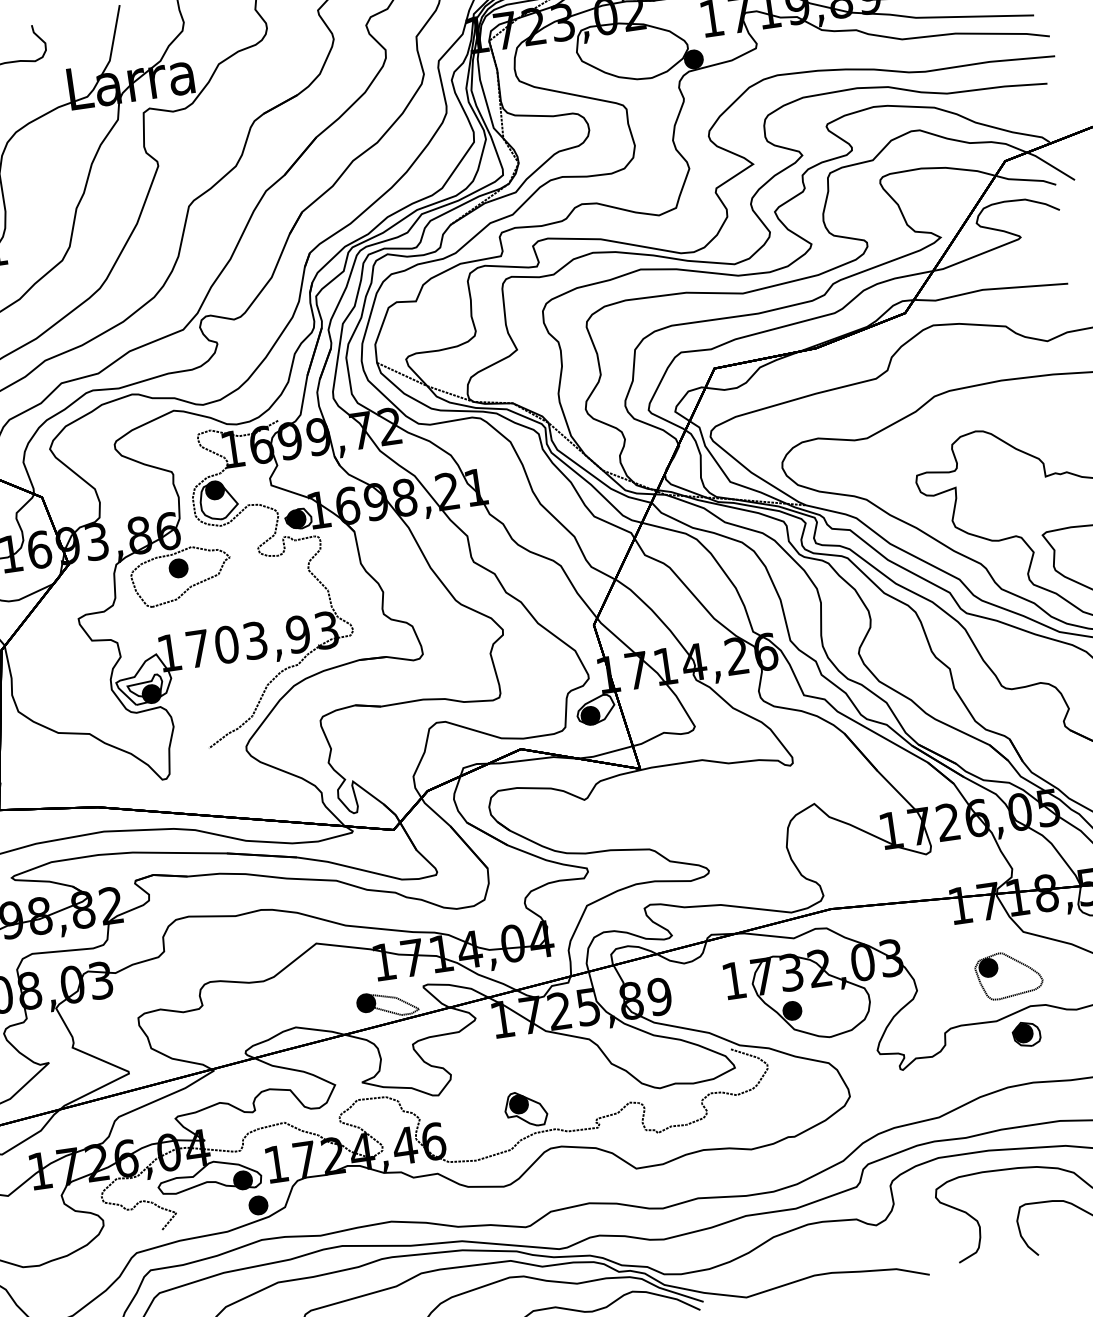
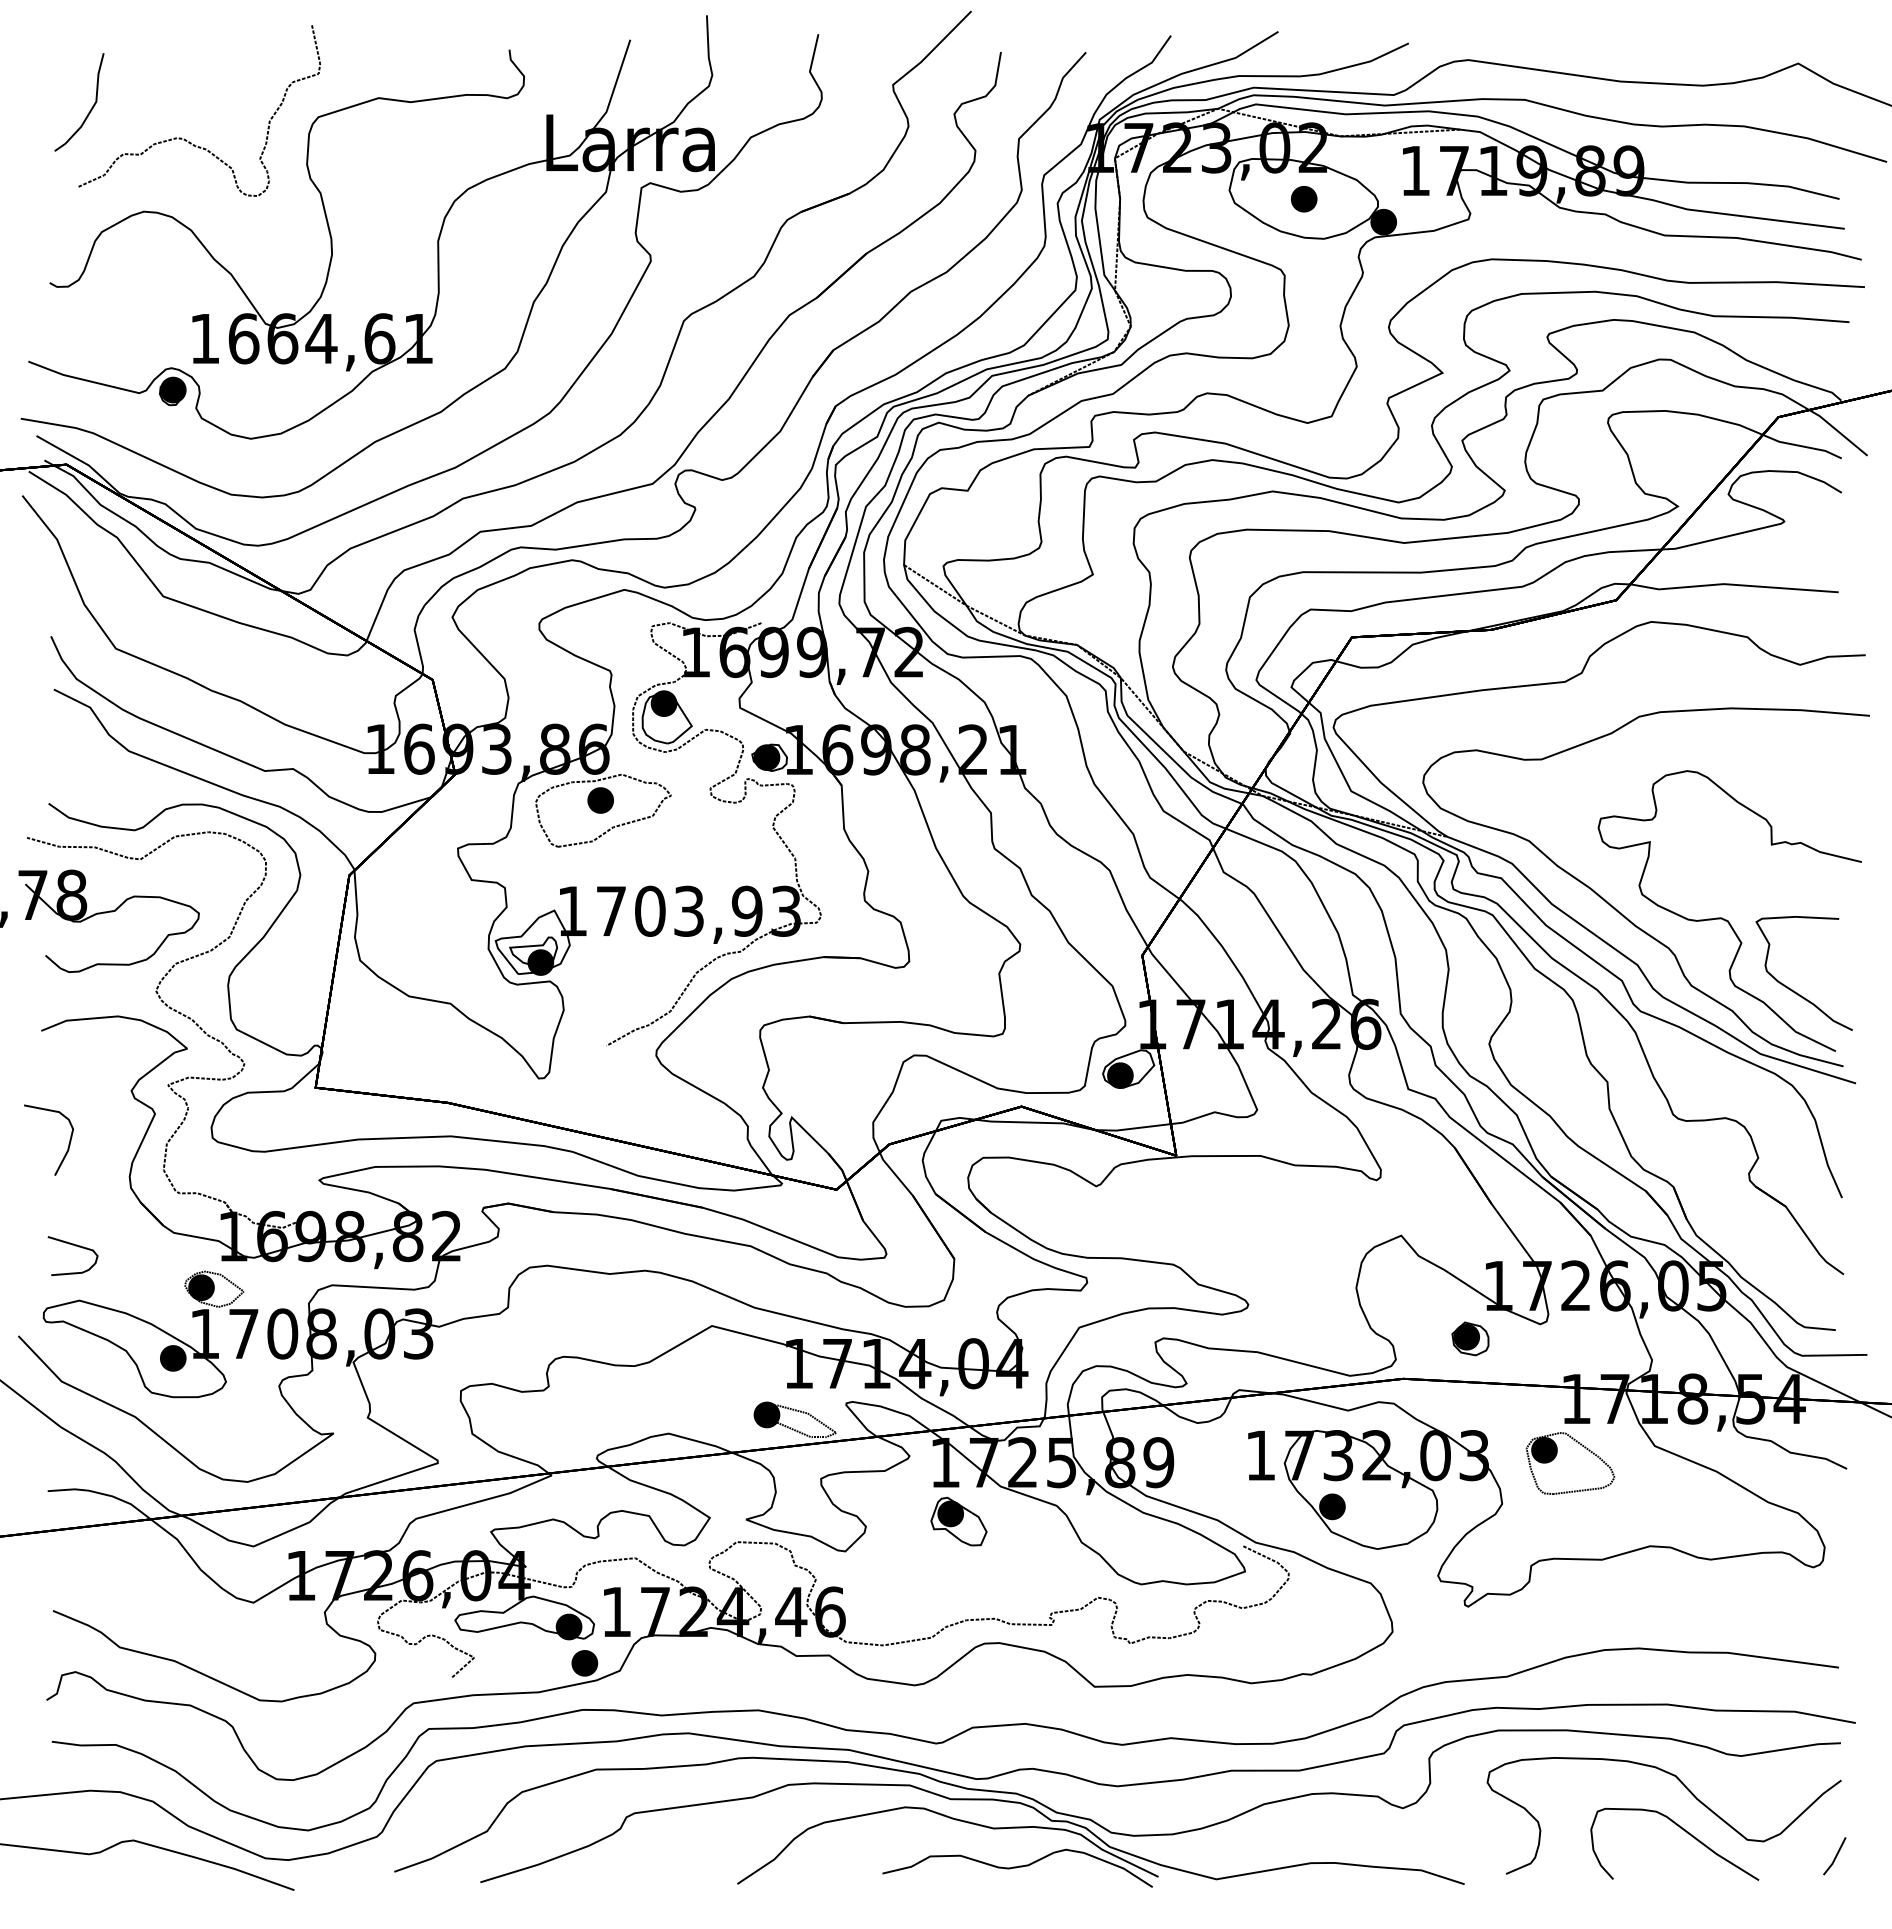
part: (633, 51) -> (1304, 199), added
part: (997, 971) -> (1556, 1456), moved
part: (1026, 1034) -> (1470, 1338), moved
part: (525, 1109) -> (958, 1521), moved

